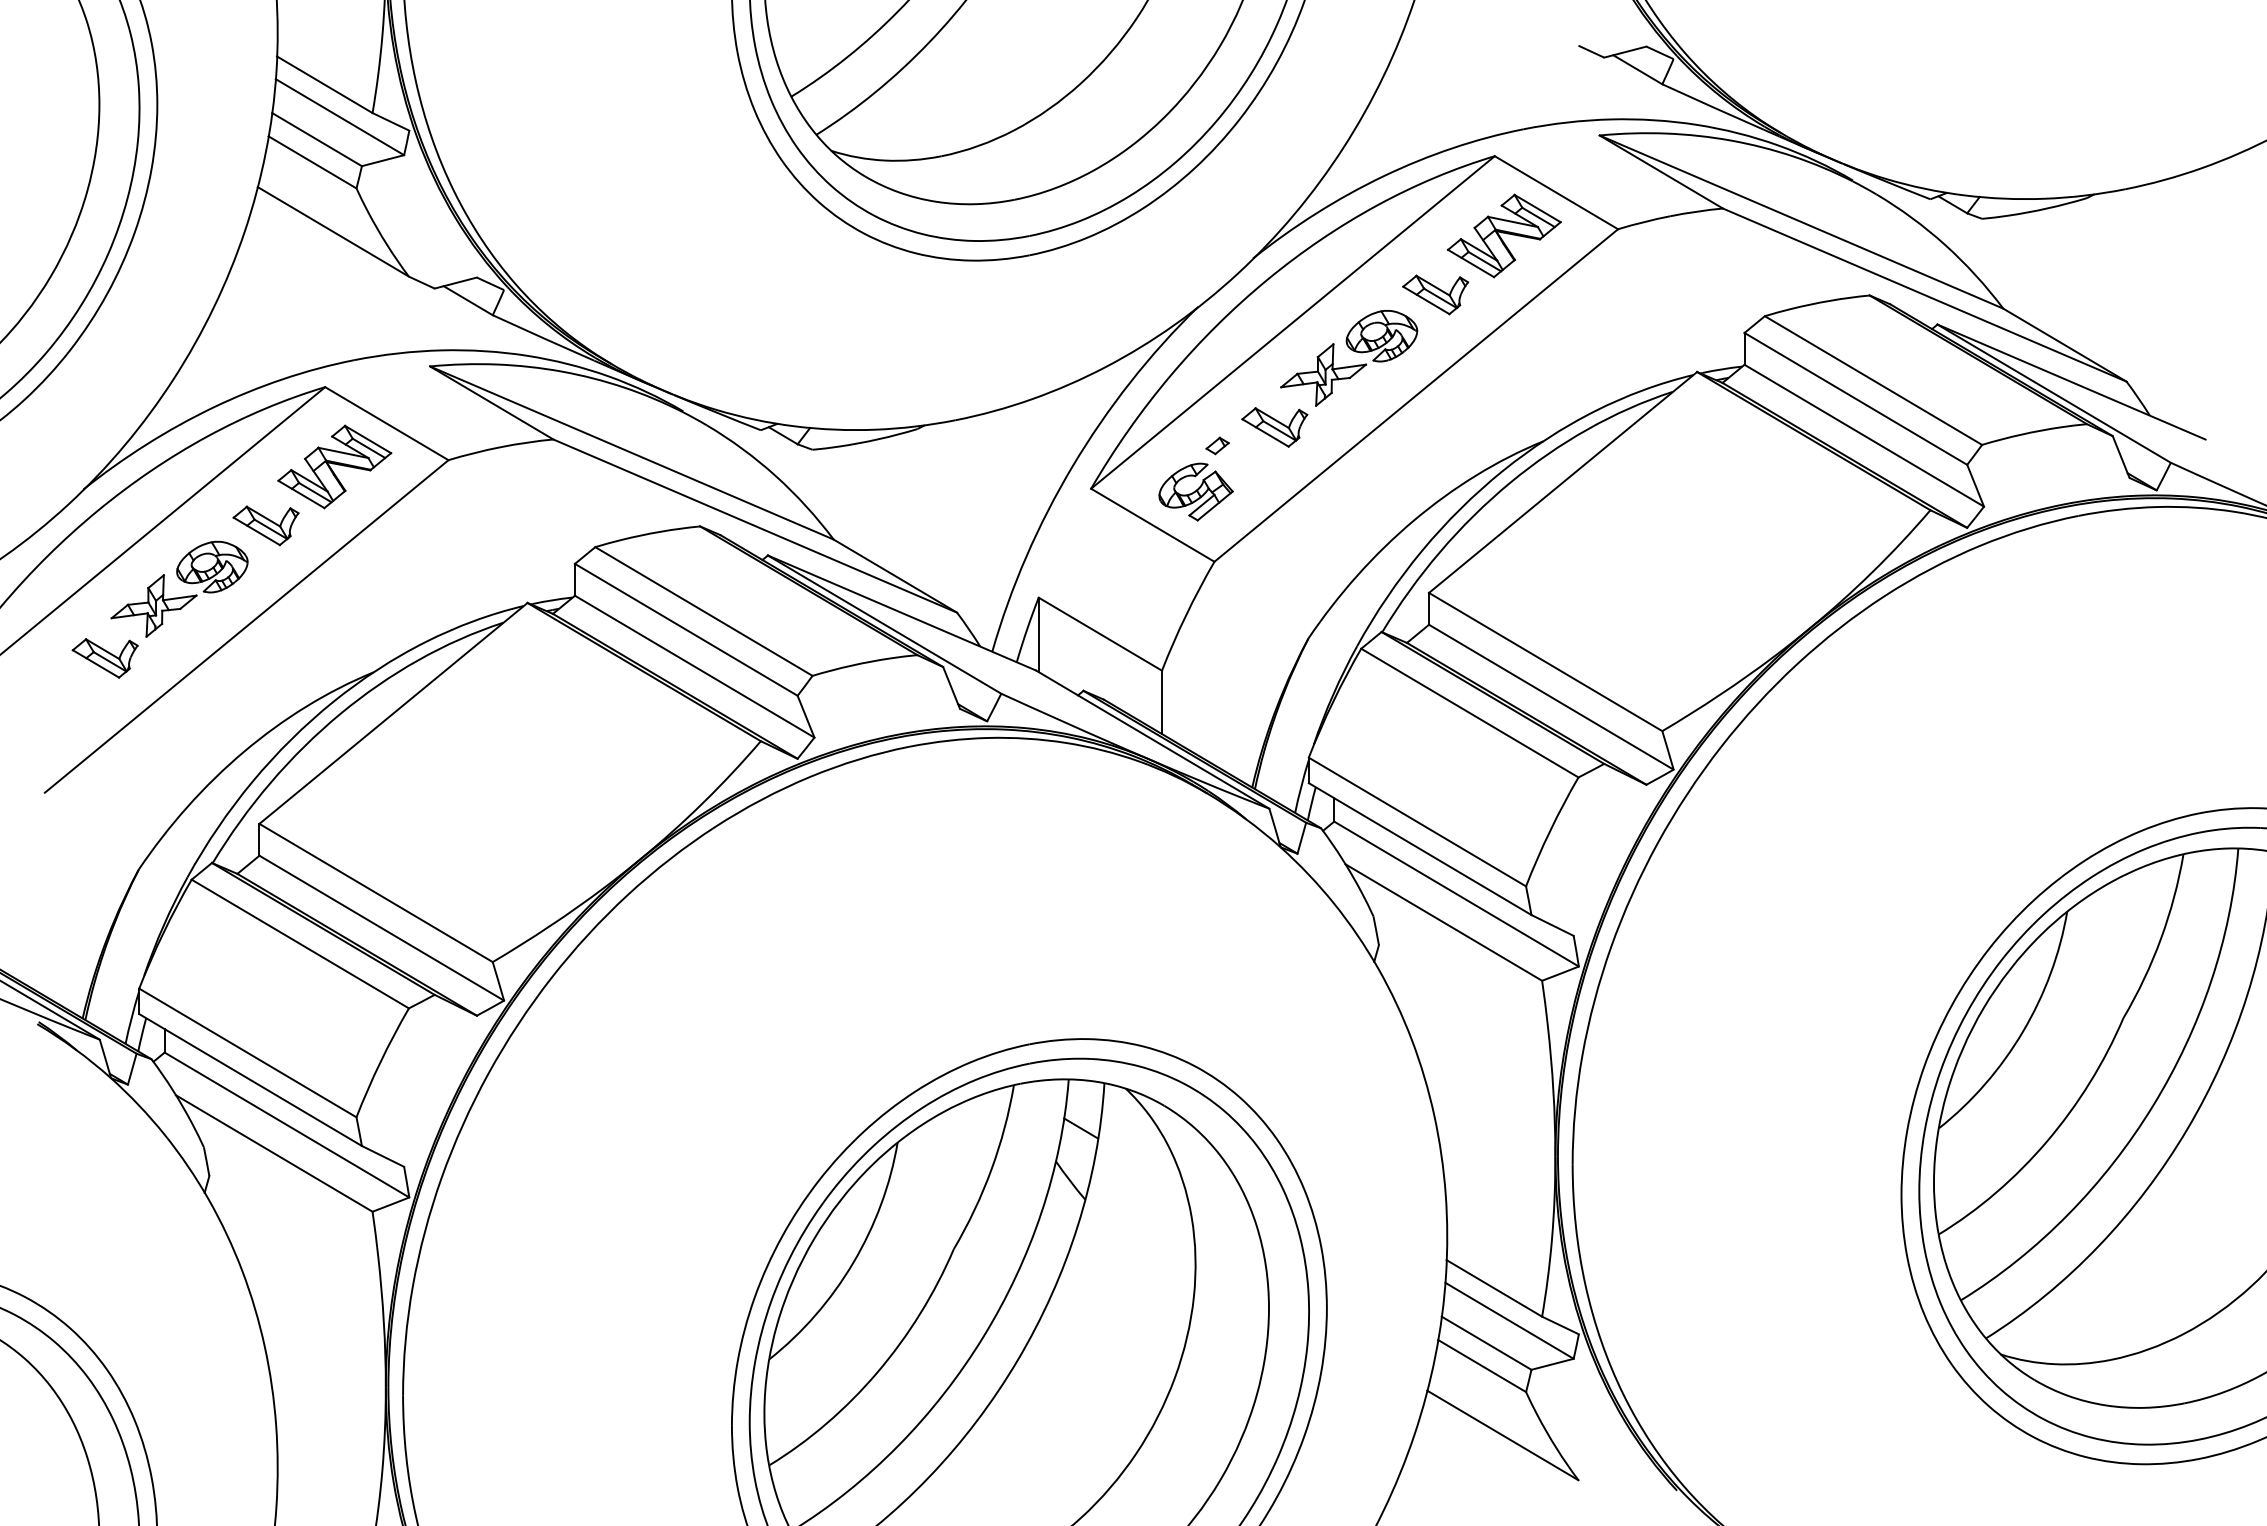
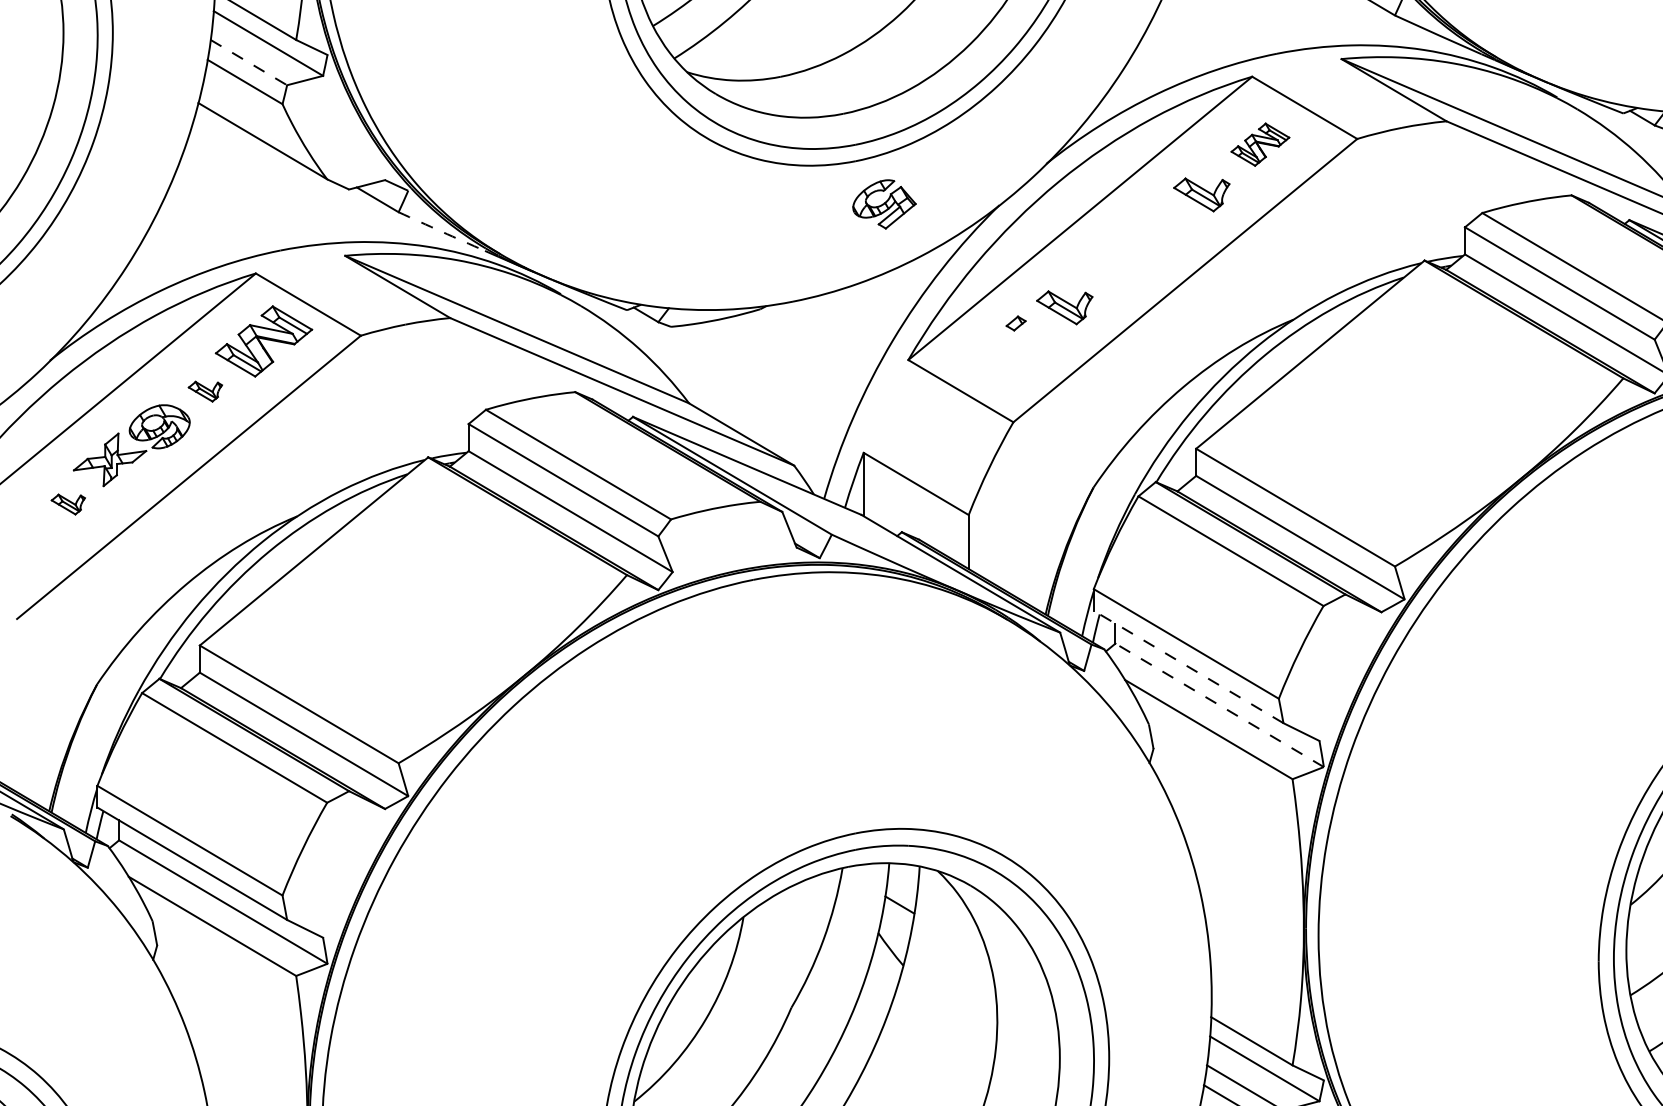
line: (317, 139) -> (249, 62), solid -> dashed
part: (1504, 235) -> (1260, 144), size x0.6
arc: (543, 338) -> (441, 232), solid -> dashed
part: (1350, 365) -> (1129, 255), removed
part: (1195, 491) -> (883, 203), moved
part: (265, 525) -> (205, 391), size x0.6
part: (104, 658) -> (67, 504), size x0.6
line: (1419, 848) -> (1188, 666), solid -> dashed
line: (1456, 893) -> (1219, 704), solid -> dashed

